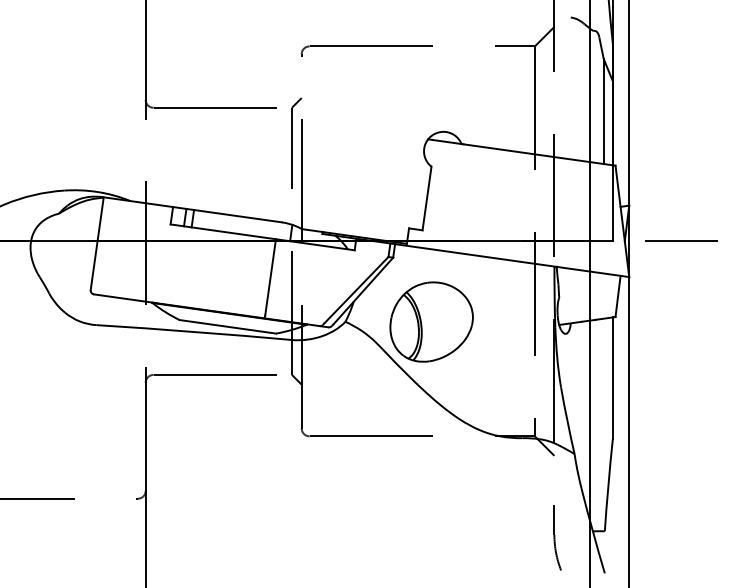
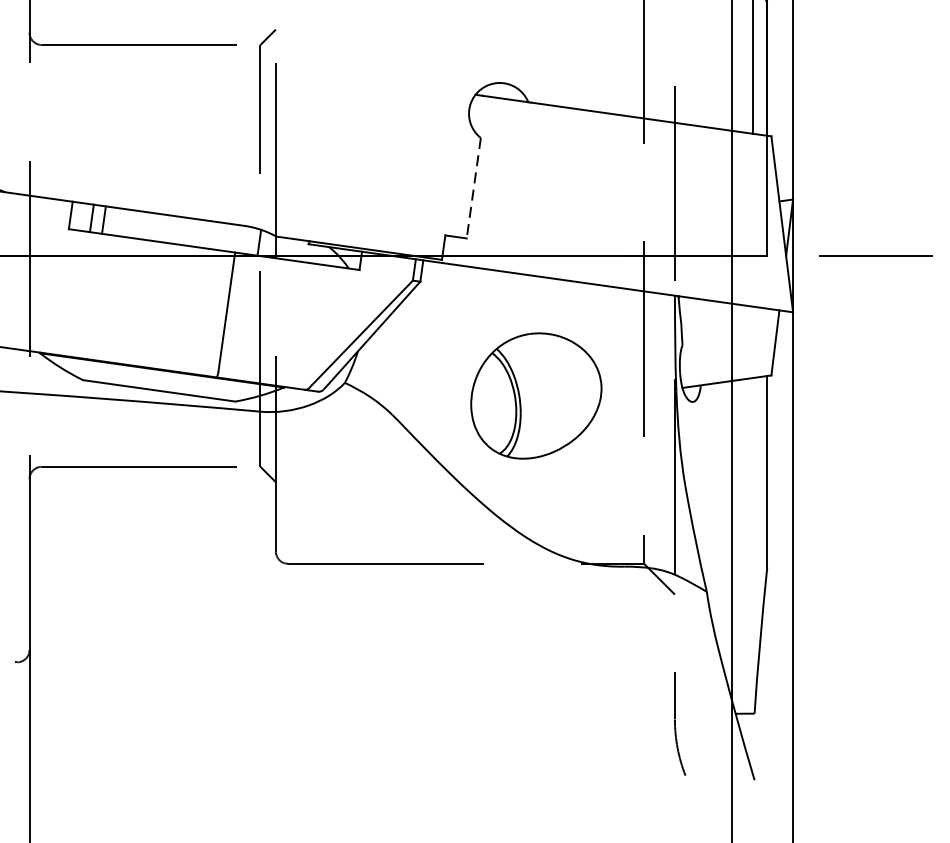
line: (426, 199) -> (472, 189), solid -> dashed
part: (431, 321) -> (536, 395), moved

